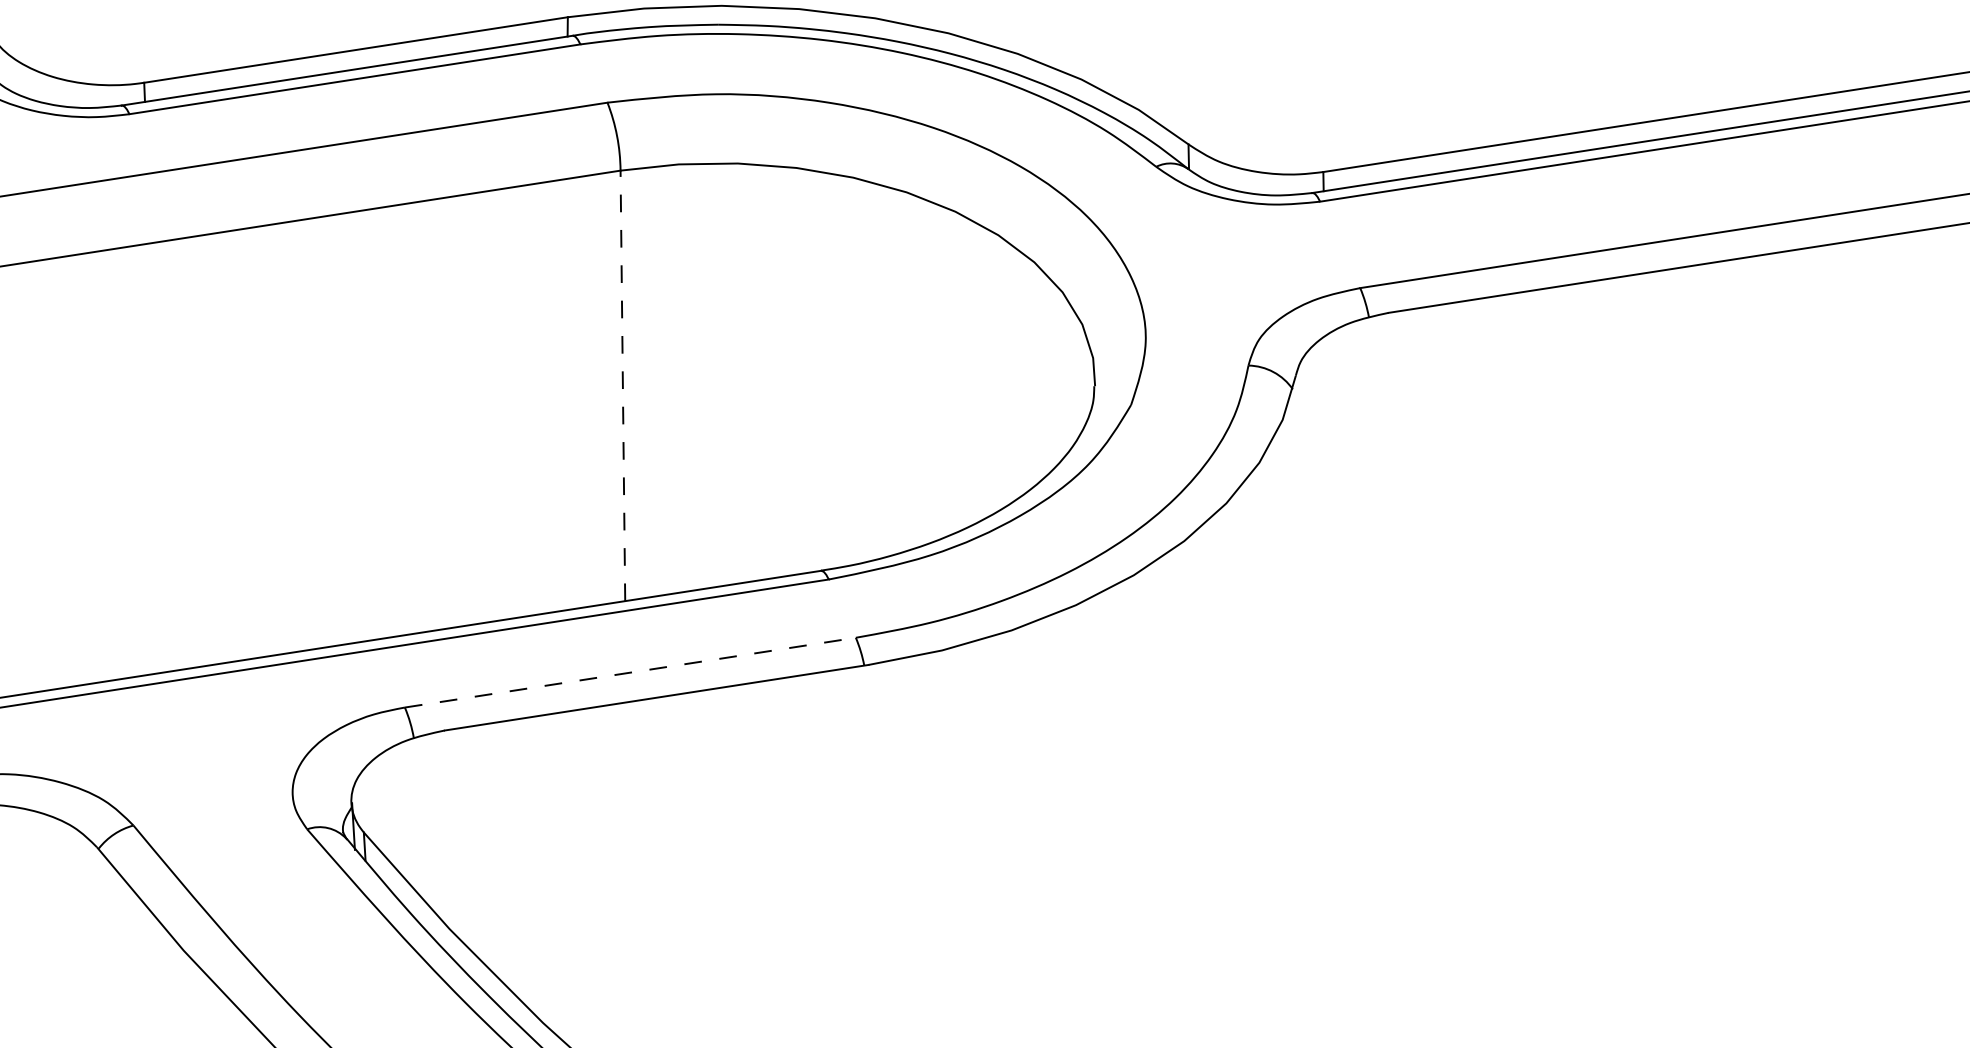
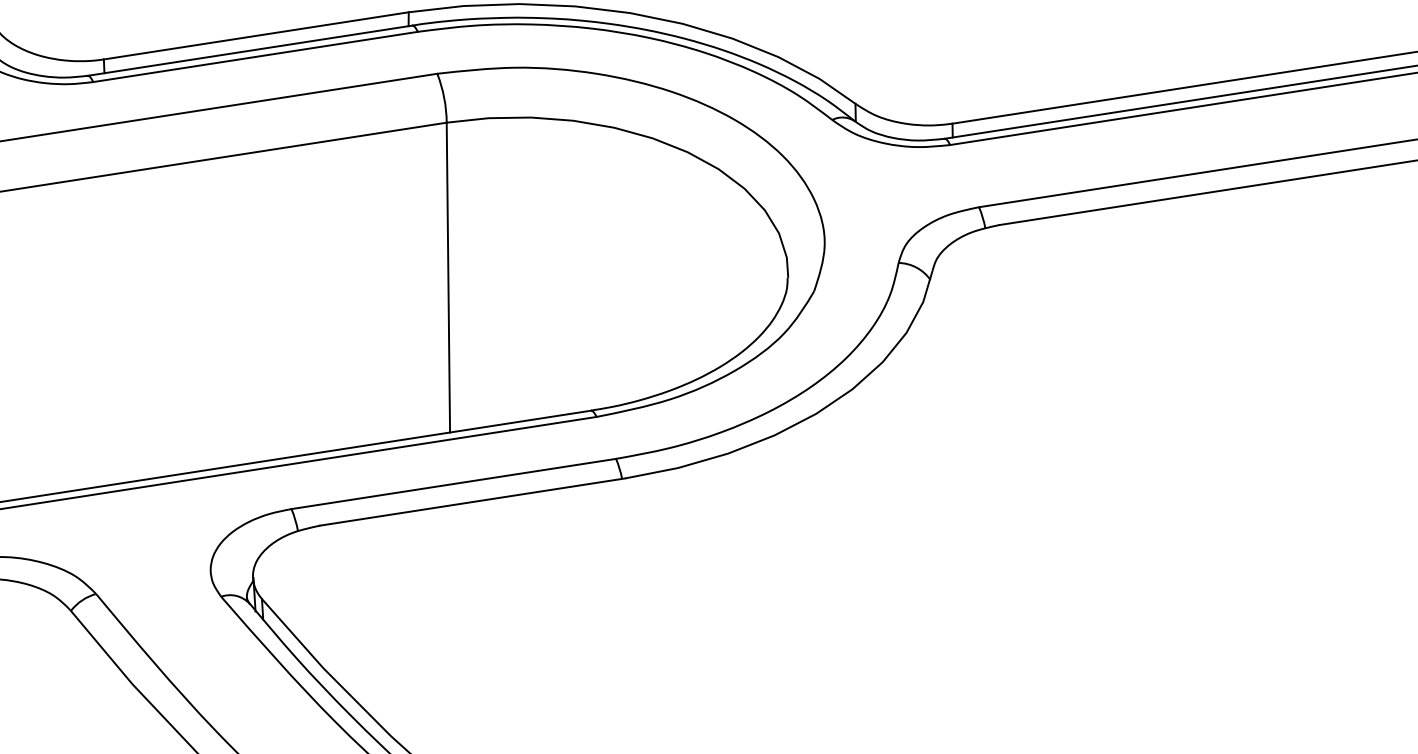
line: (622, 385) -> (448, 277), dashed -> solid
line: (630, 672) -> (453, 483), dashed -> solid

